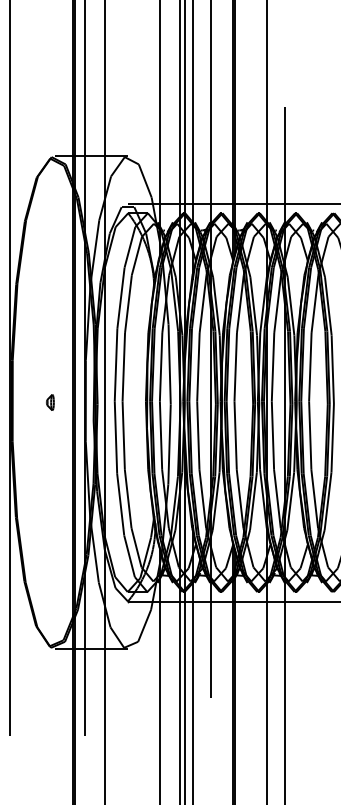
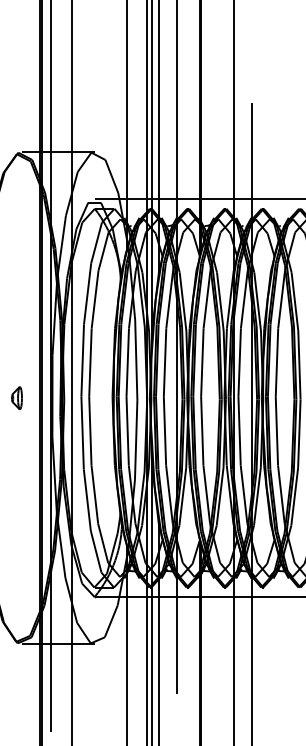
part: (50, 402) -> (17, 398), size x1.43

